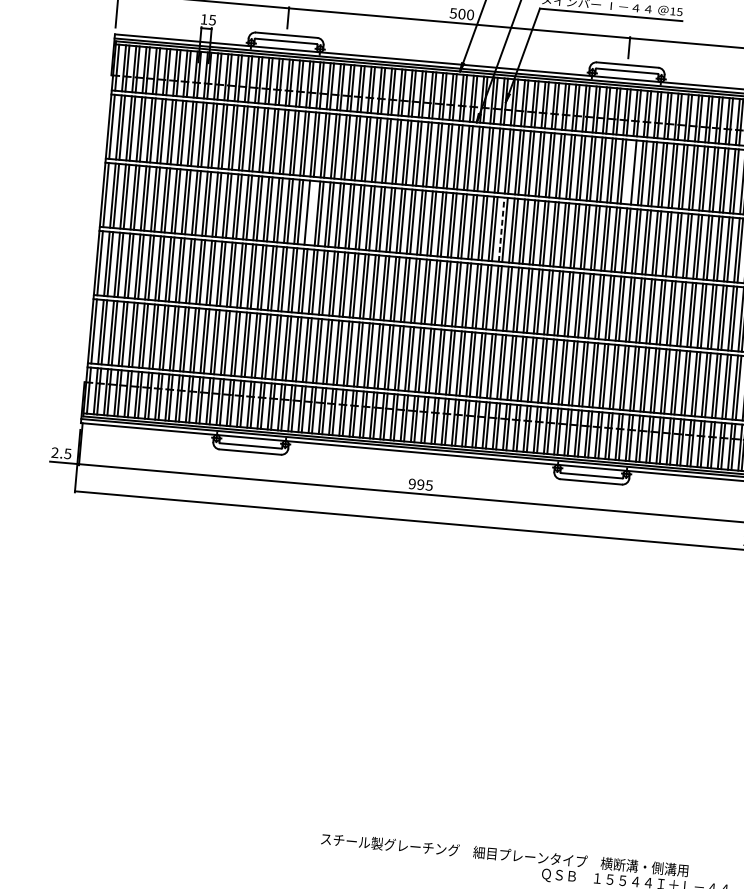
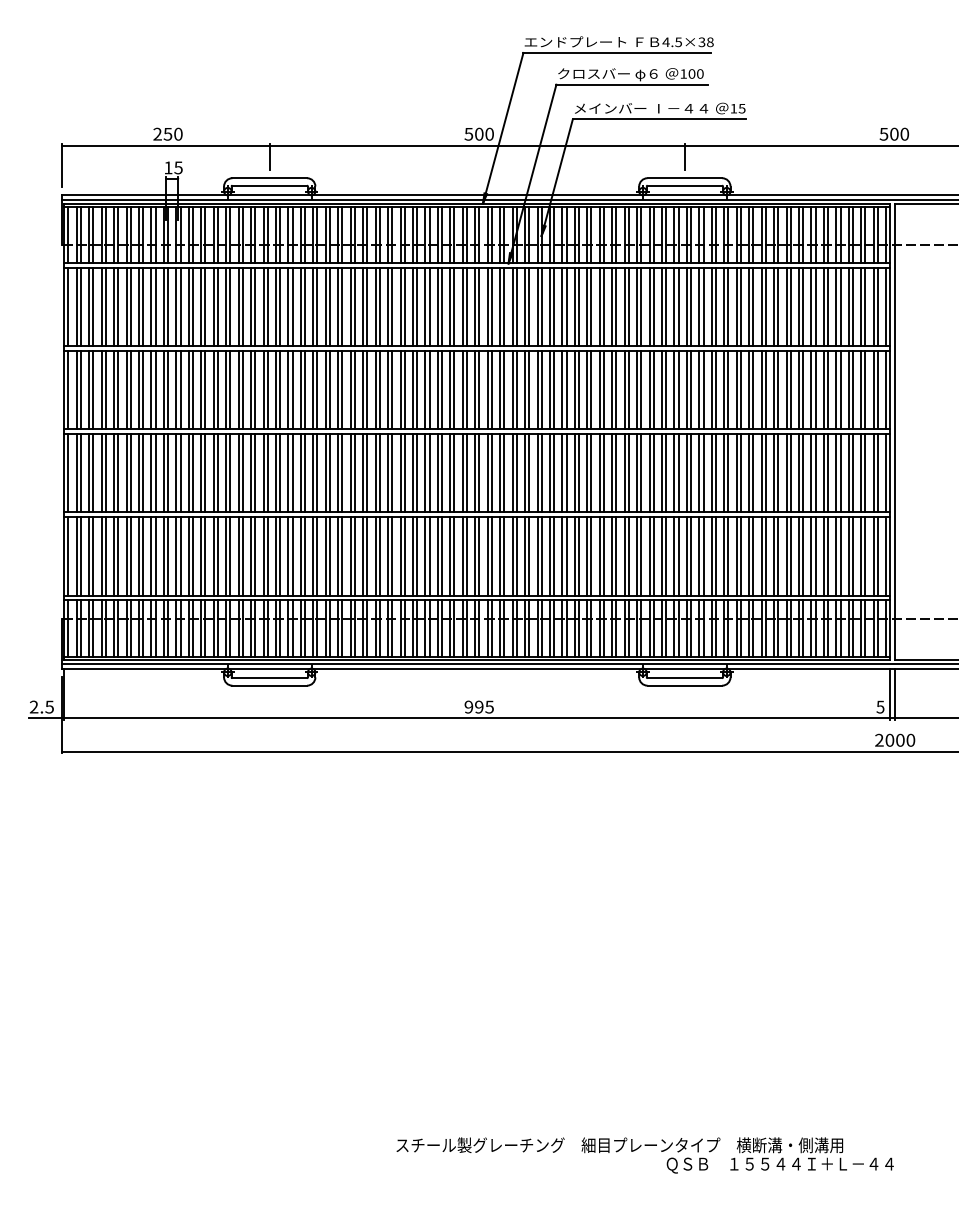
line: (630, 172) -> (699, 307), added
line: (310, 213) -> (317, 390), added
line: (501, 228) -> (549, 389), dashed -> solid

